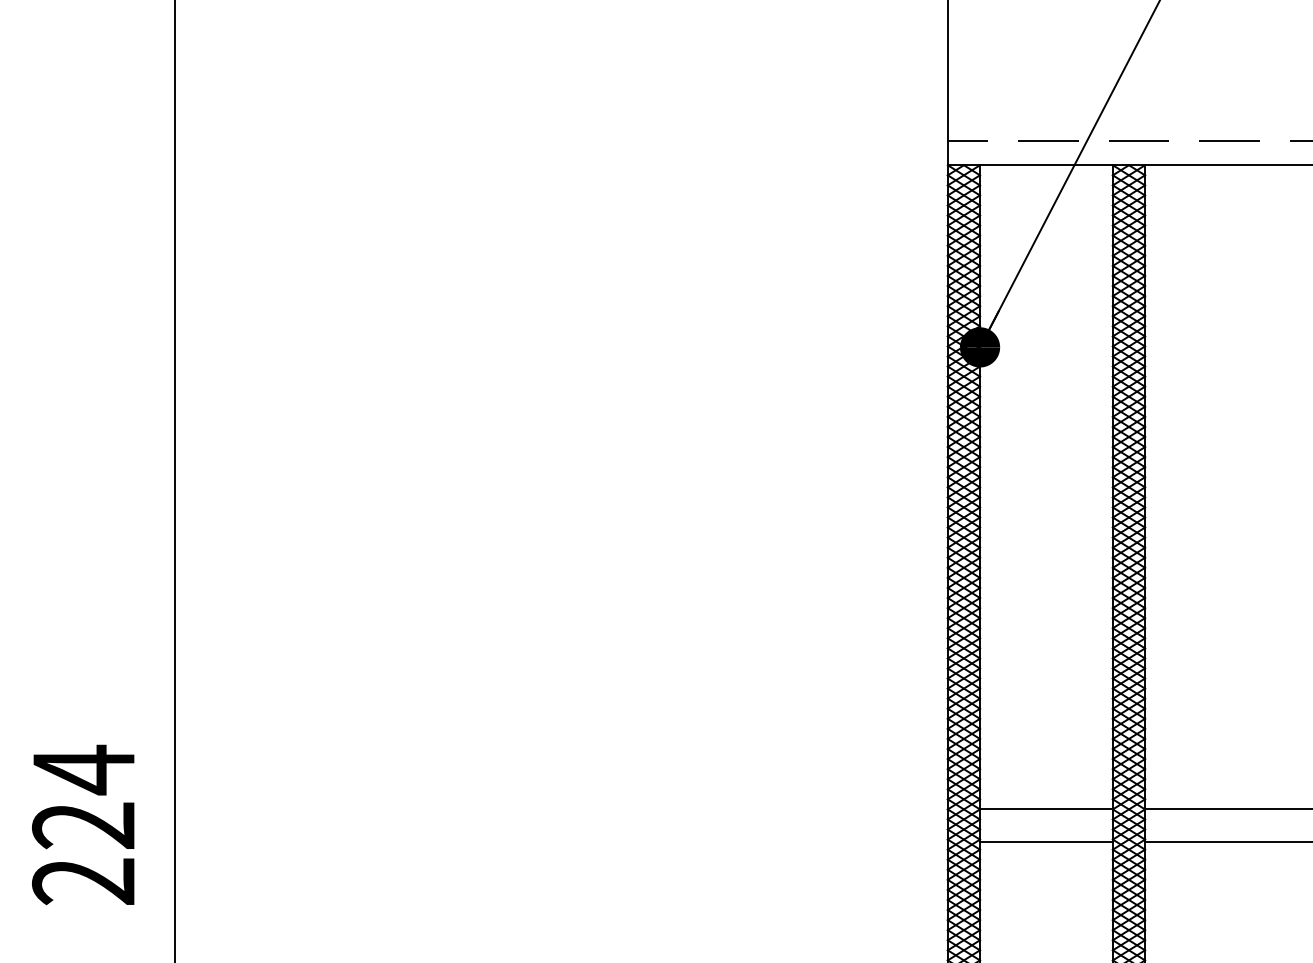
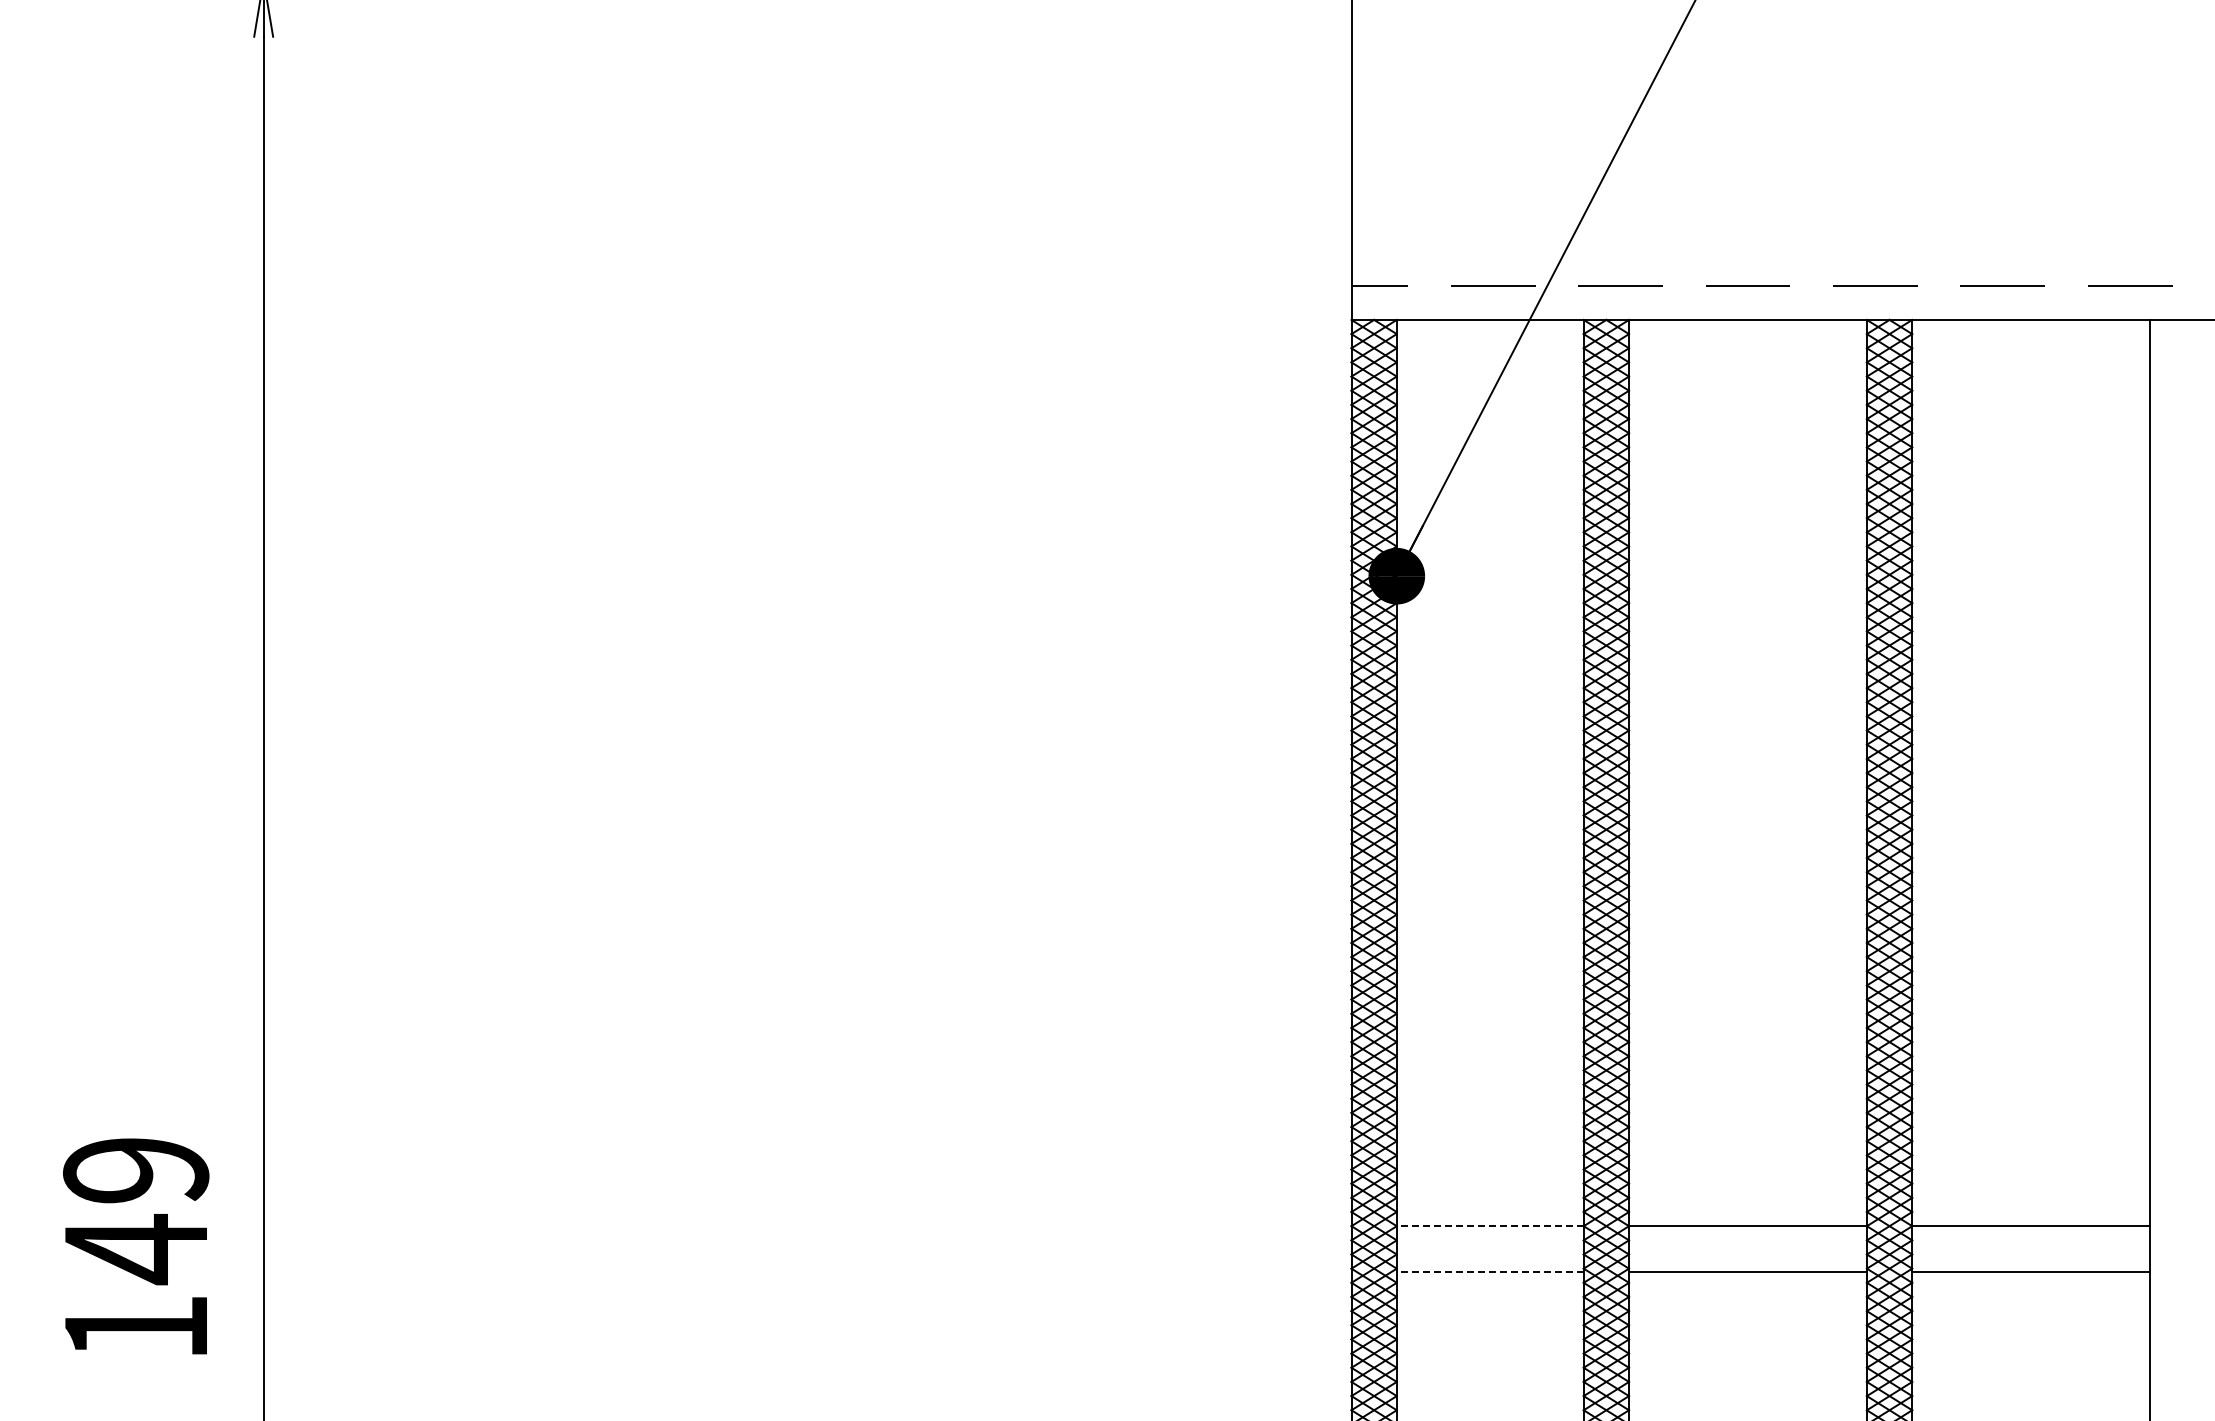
line: (1045, 809) -> (1489, 1226), solid -> dashed
text: (84, 824) -> (136, 1247), 224 -> 149
line: (1045, 841) -> (1489, 1271), solid -> dashed

